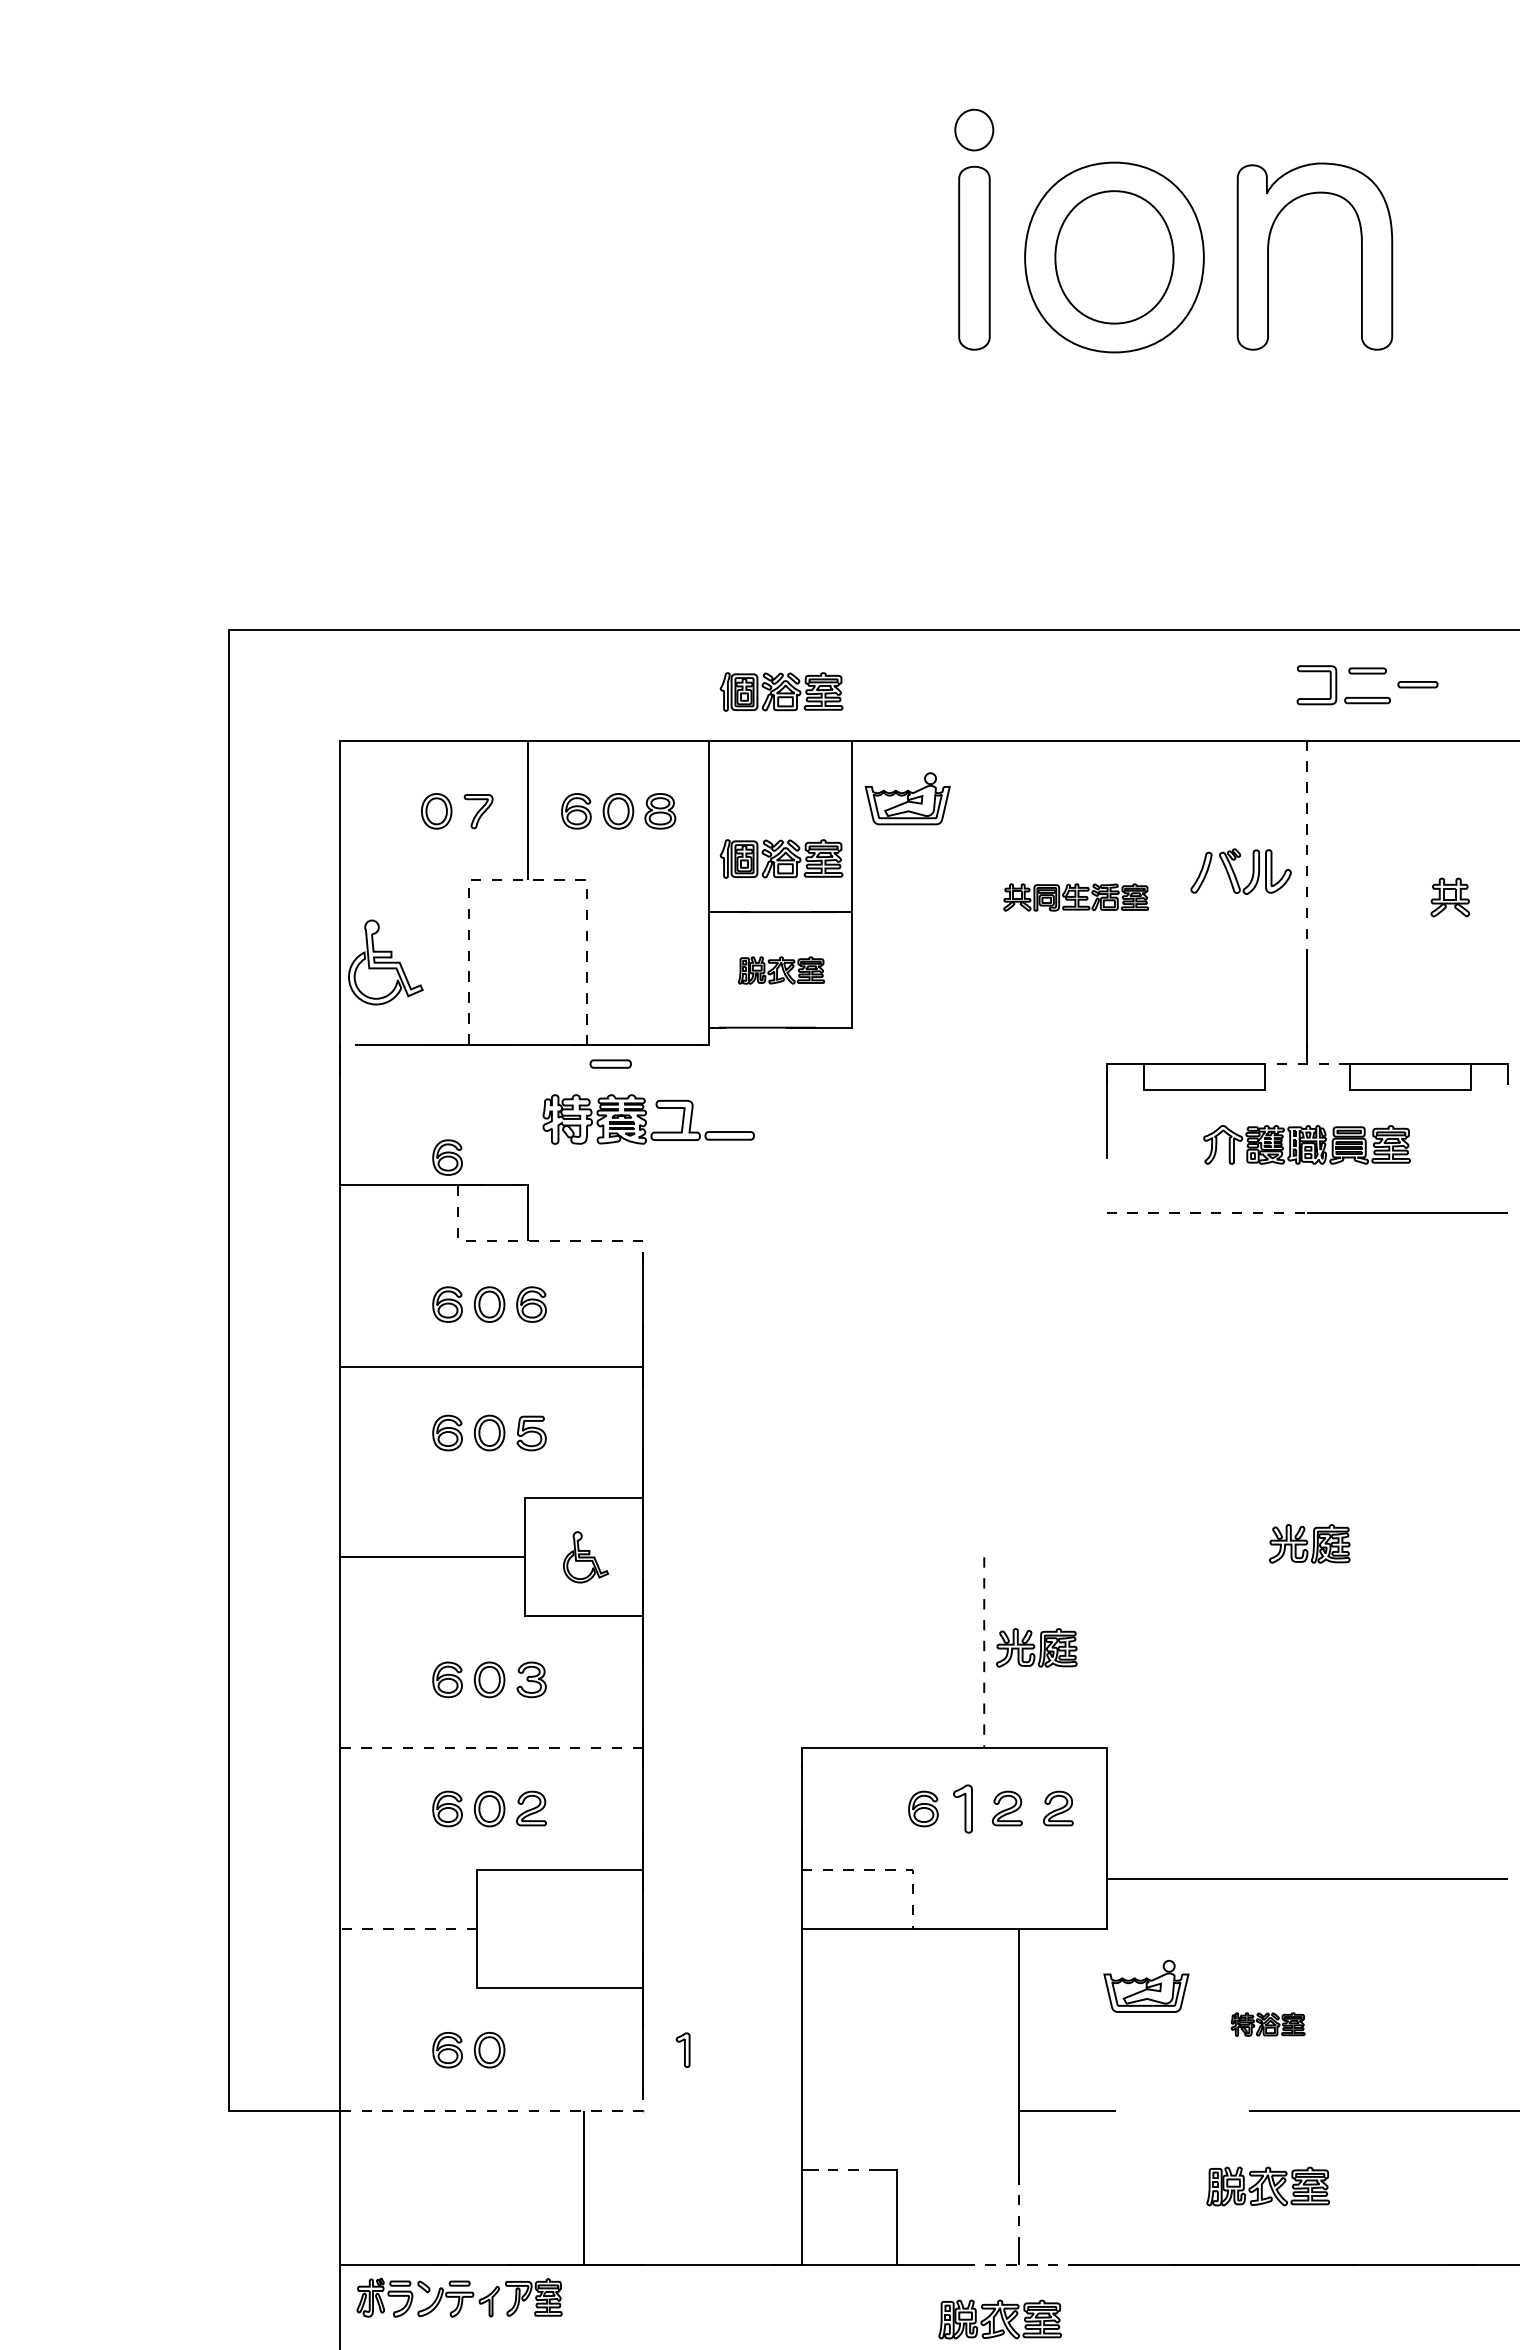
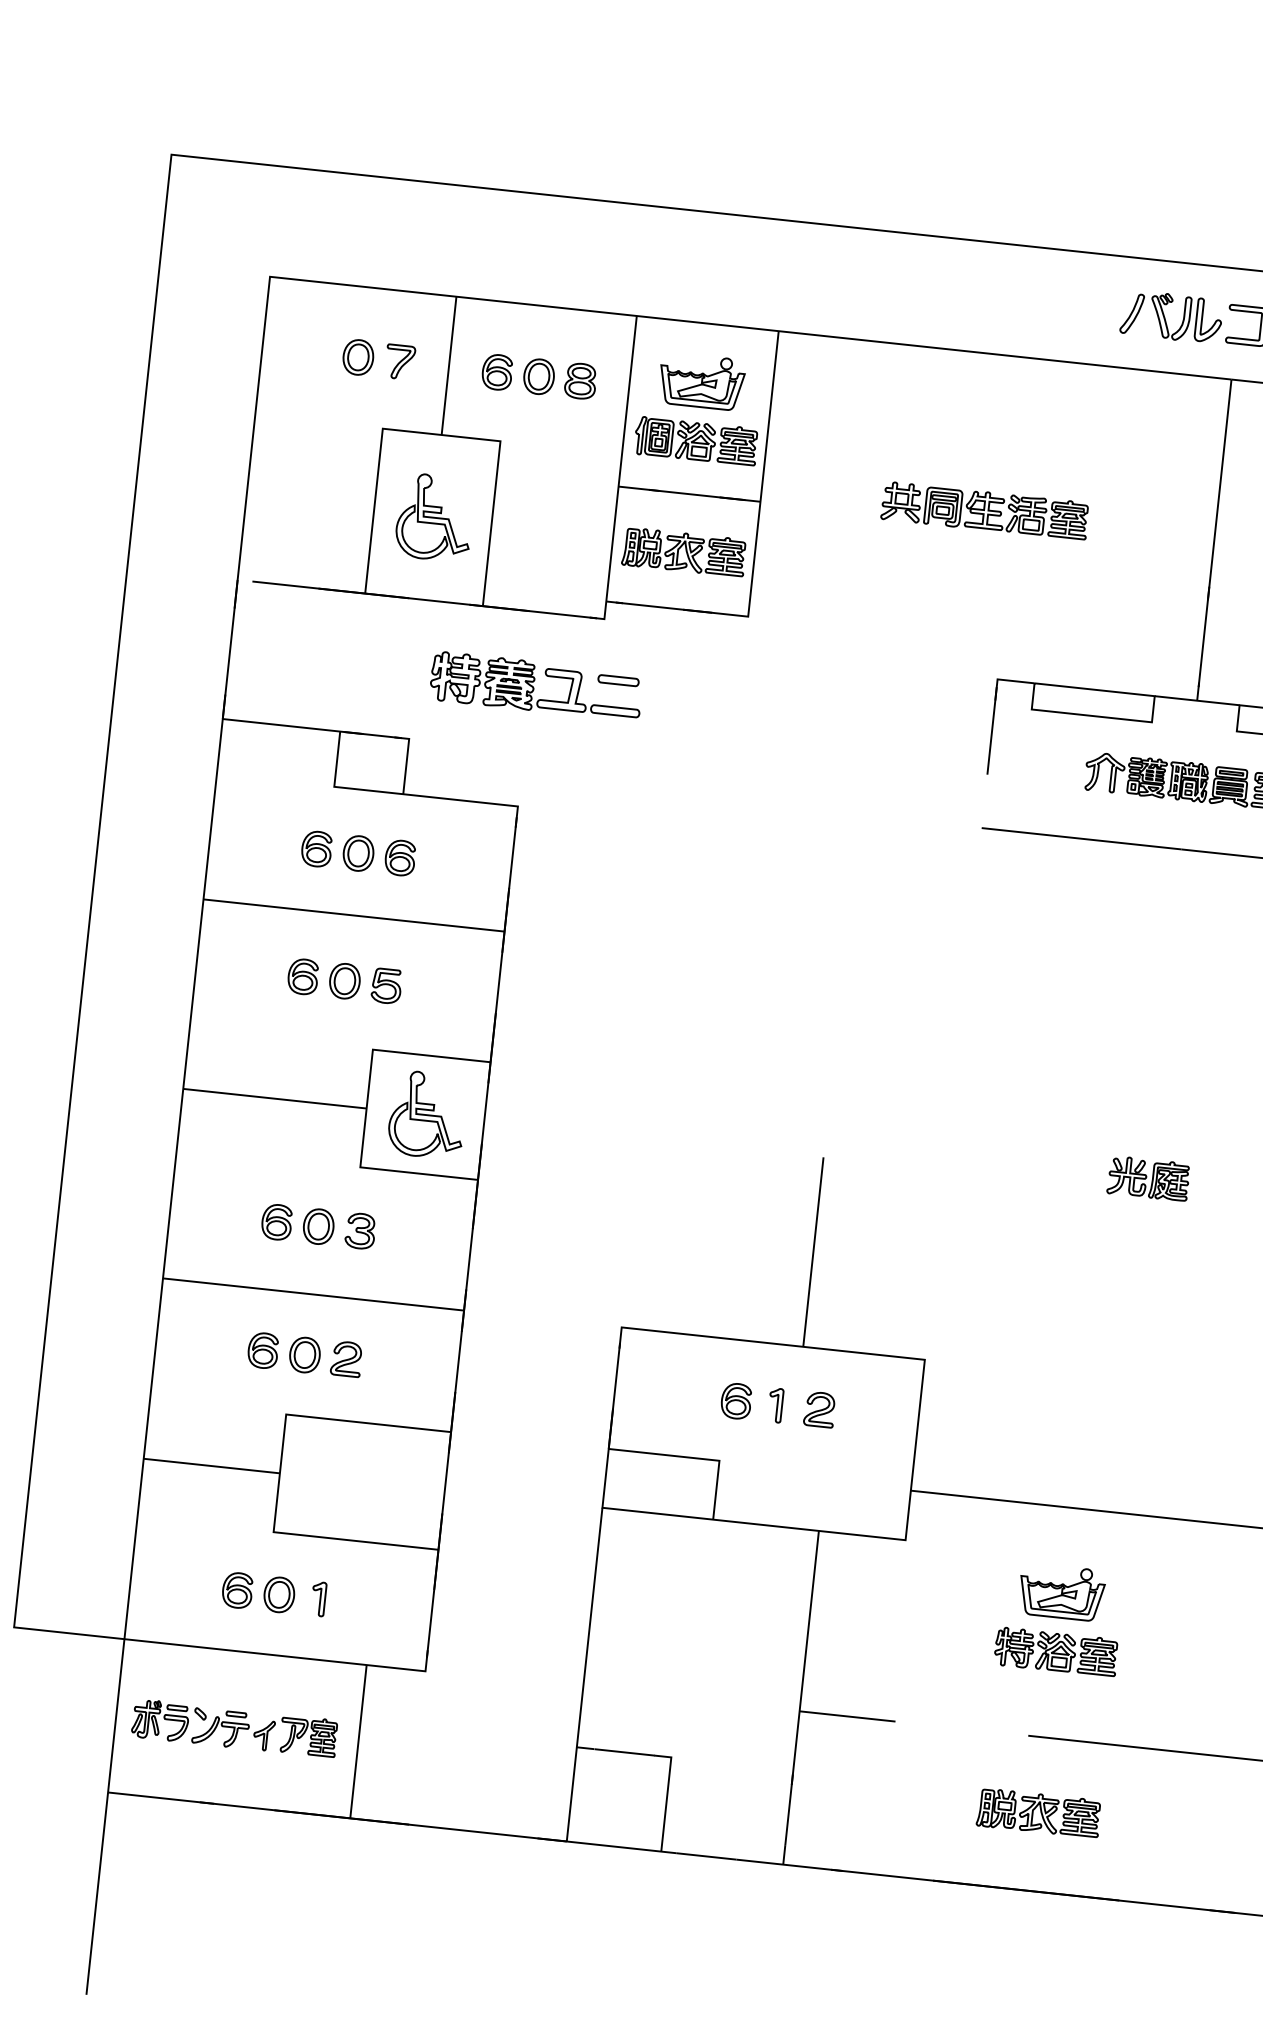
part: (781, 691) -> (713, 274), removed
part: (907, 798) -> (701, 381), moved
line: (1307, 851) -> (1219, 489), dashed -> solid
part: (1240, 871) -> (1171, 316), moved
line: (527, 879) -> (441, 434), dashed -> solid
part: (1075, 897) -> (984, 510), size x1.43
part: (385, 962) -> (434, 517), moved
part: (781, 970) -> (684, 552), size x1.43
part: (610, 1063) -> (618, 680), moved
line: (1307, 1063) -> (1197, 700), dashed -> solid
part: (447, 1157) -> (332, 702), removed
line: (1207, 1213) -> (1082, 839), dashed -> solid
line: (533, 1240) -> (409, 794), dashed -> solid
part: (585, 1557) -> (427, 1115), size x1.67
part: (1036, 1647) -> (865, 1252), removed
line: (984, 1653) -> (813, 1253), dashed -> solid
line: (491, 1747) -> (313, 1294), dashed -> solid
part: (962, 1808) -> (775, 1404), size x0.71
part: (1058, 1808) -> (870, 1415), removed
line: (888, 1870) -> (695, 1458), dashed -> solid
line: (408, 1929) -> (211, 1466), dashed -> solid
part: (1146, 1985) -> (1062, 1591), moved
part: (1267, 2024) -> (1055, 1652), size x1.67
part: (682, 2049) -> (318, 1598), moved
line: (503, 2110) -> (286, 1656), dashed -> solid
line: (849, 2170) -> (624, 1752), dashed -> solid
line: (1019, 2209) -> (789, 1809), dashed -> solid
line: (1025, 2264) -> (789, 1864), dashed -> solid
part: (459, 2297) -> (234, 1728), moved
part: (999, 2319) -> (757, 1916), removed

